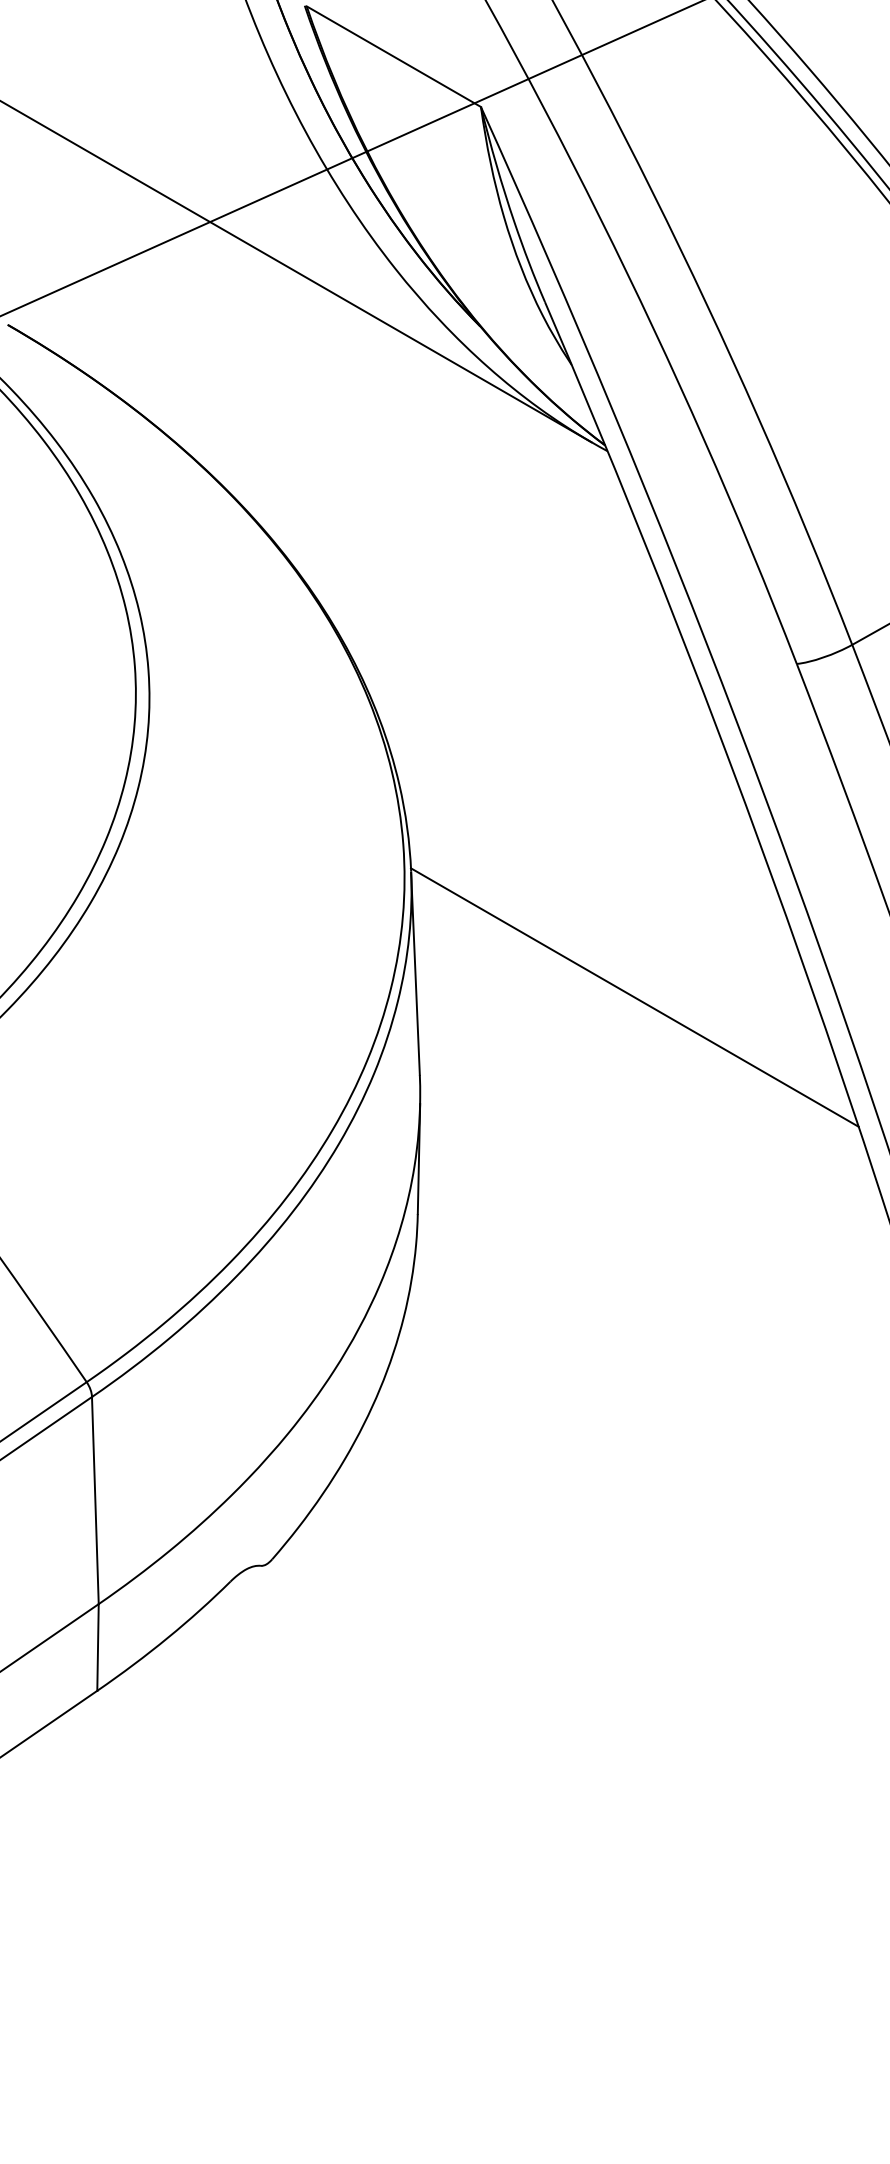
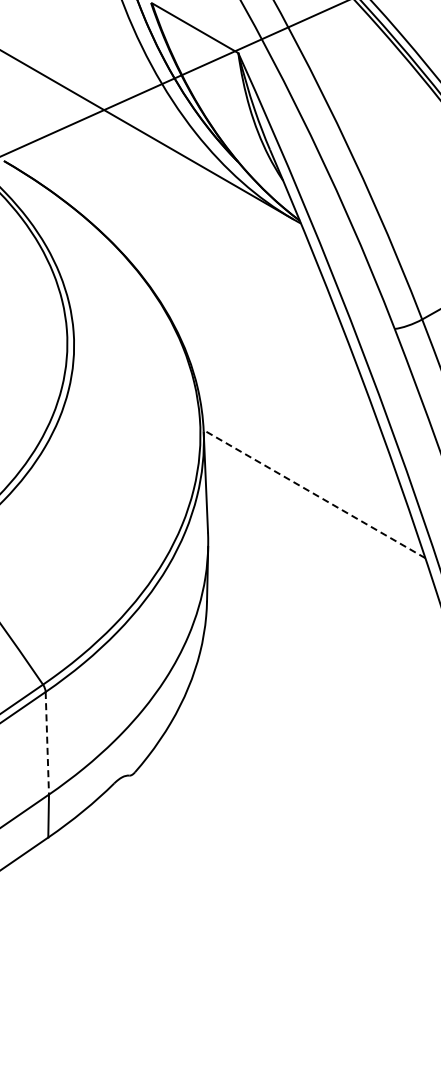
line: (634, 996) -> (314, 493), solid -> dashed
line: (95, 1500) -> (47, 743), solid -> dashed

